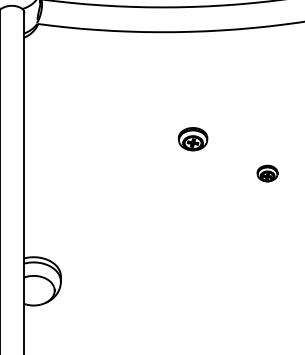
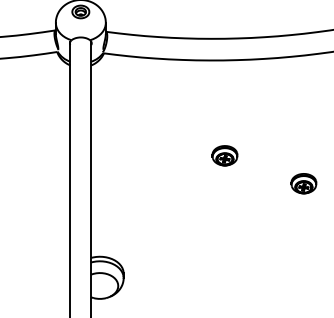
part: (192, 138) -> (224, 155), moved
part: (267, 173) -> (303, 183), size x1.43

